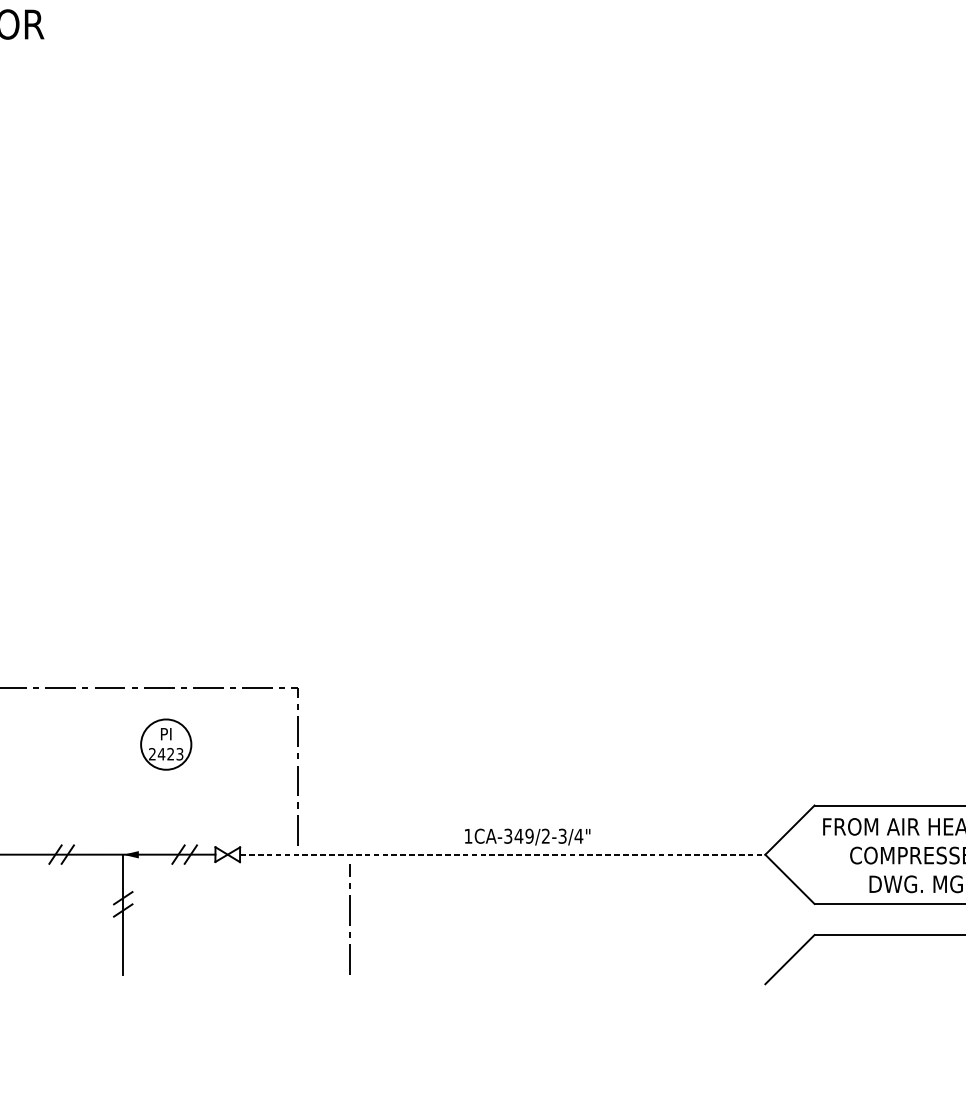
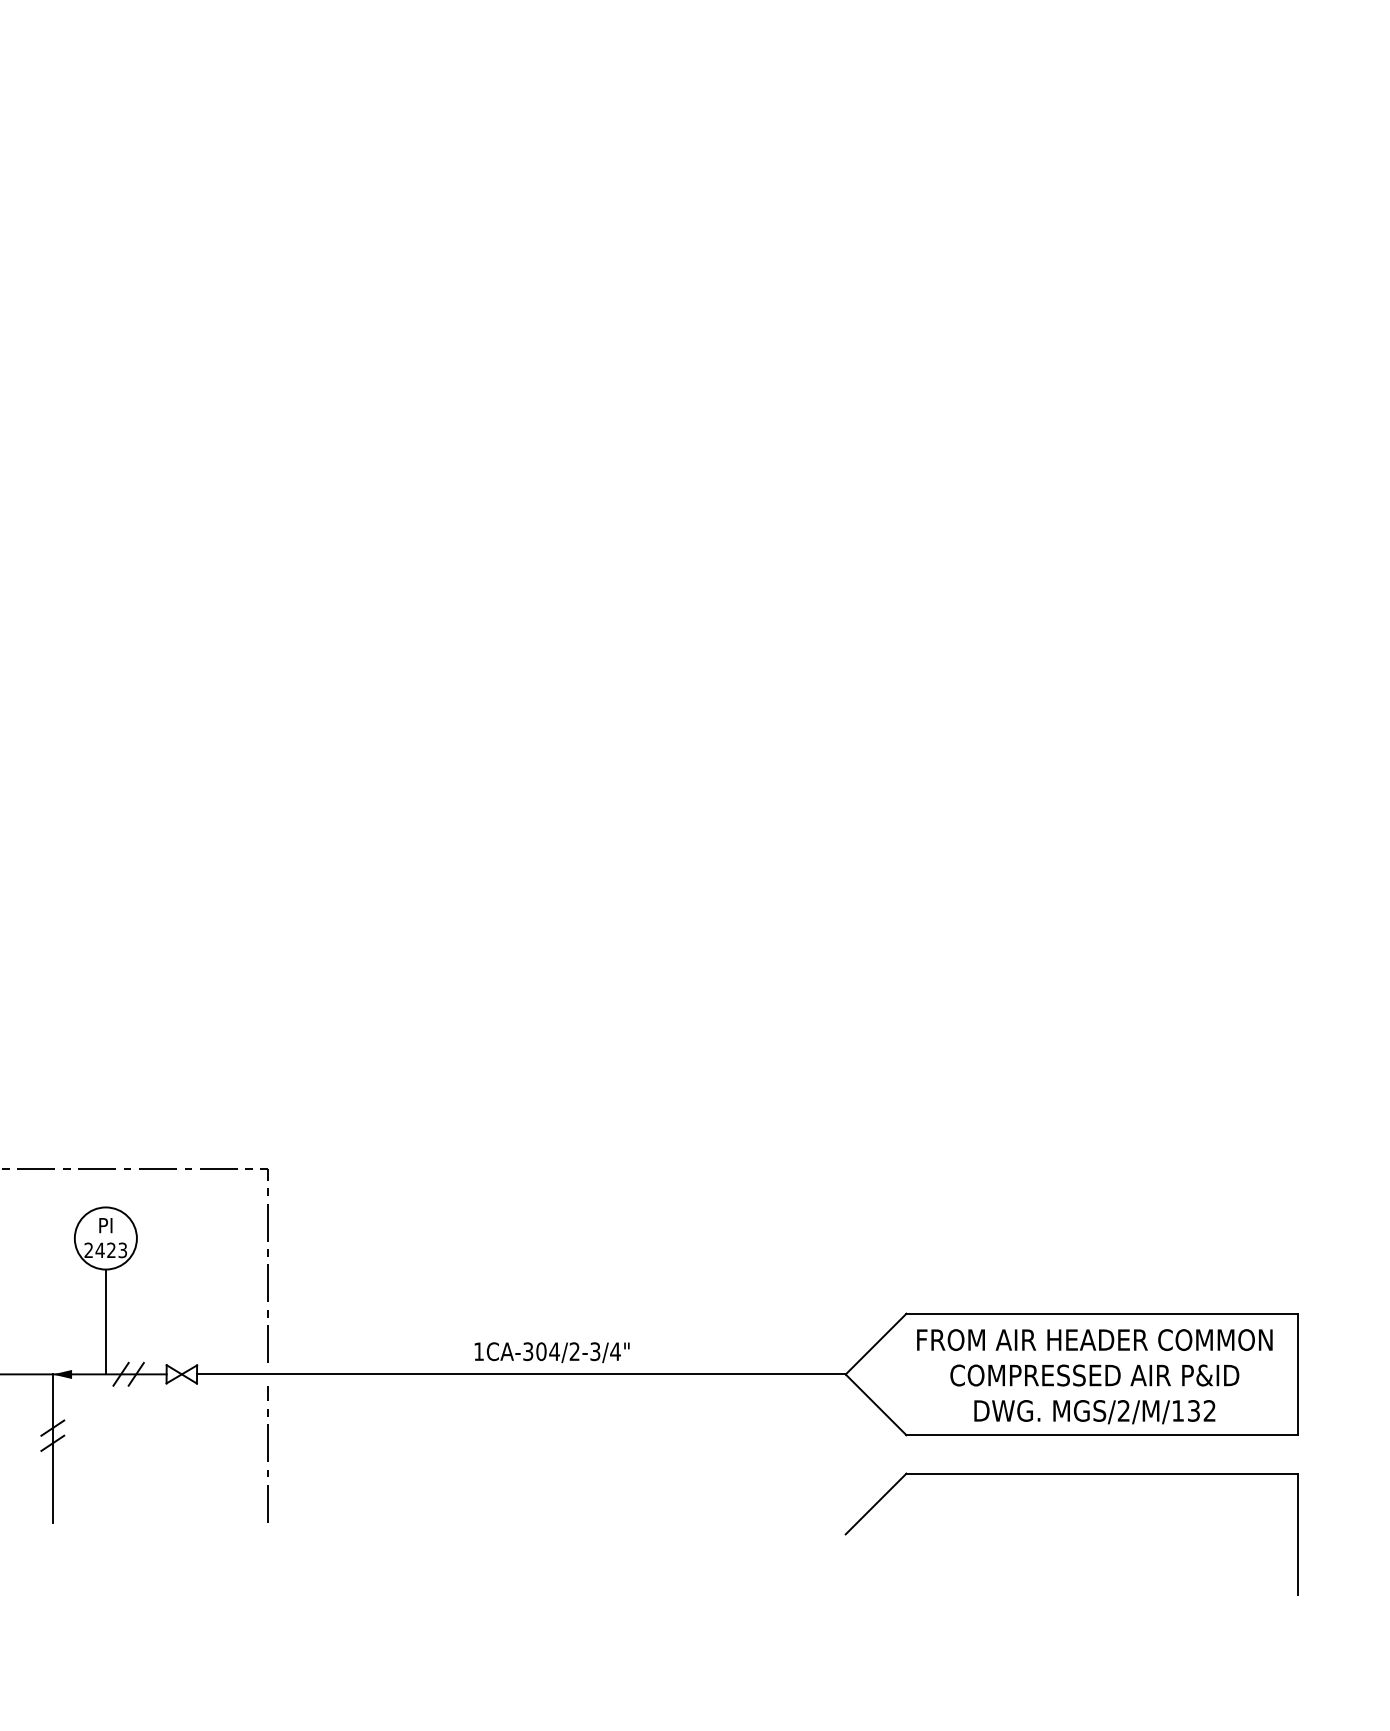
line: (165, 811) -> (105, 1321), added
text: (524, 836) -> (548, 1351), 1CA-349/2-3/4" -> 1CA-304/2-3/4"
line: (502, 854) -> (521, 1374), dashed -> solid
line: (349, 919) -> (267, 1454), moved

